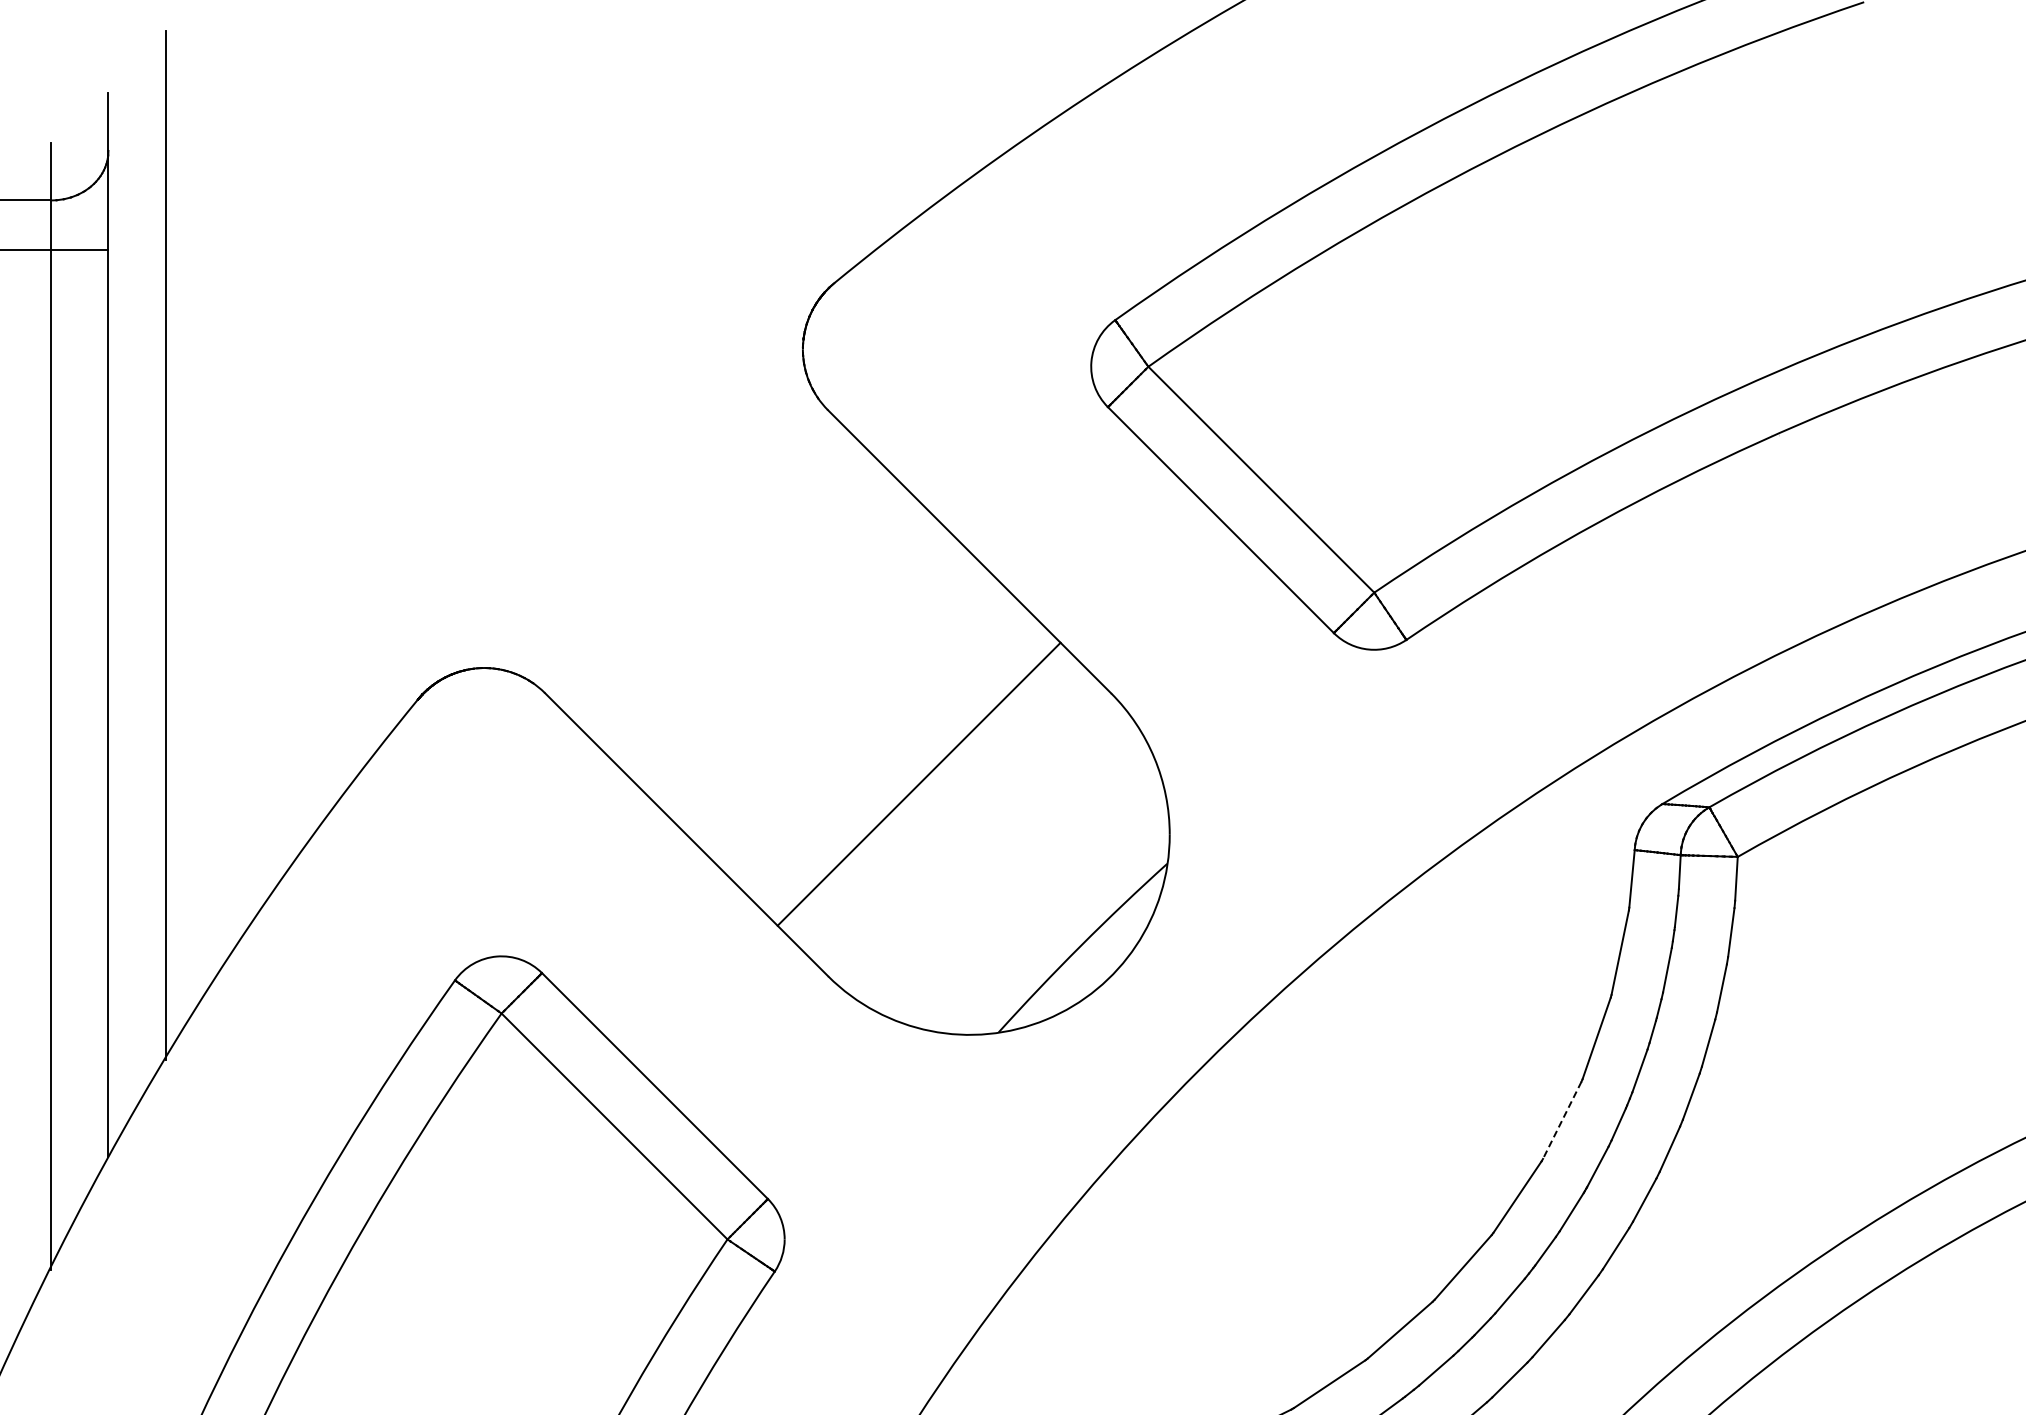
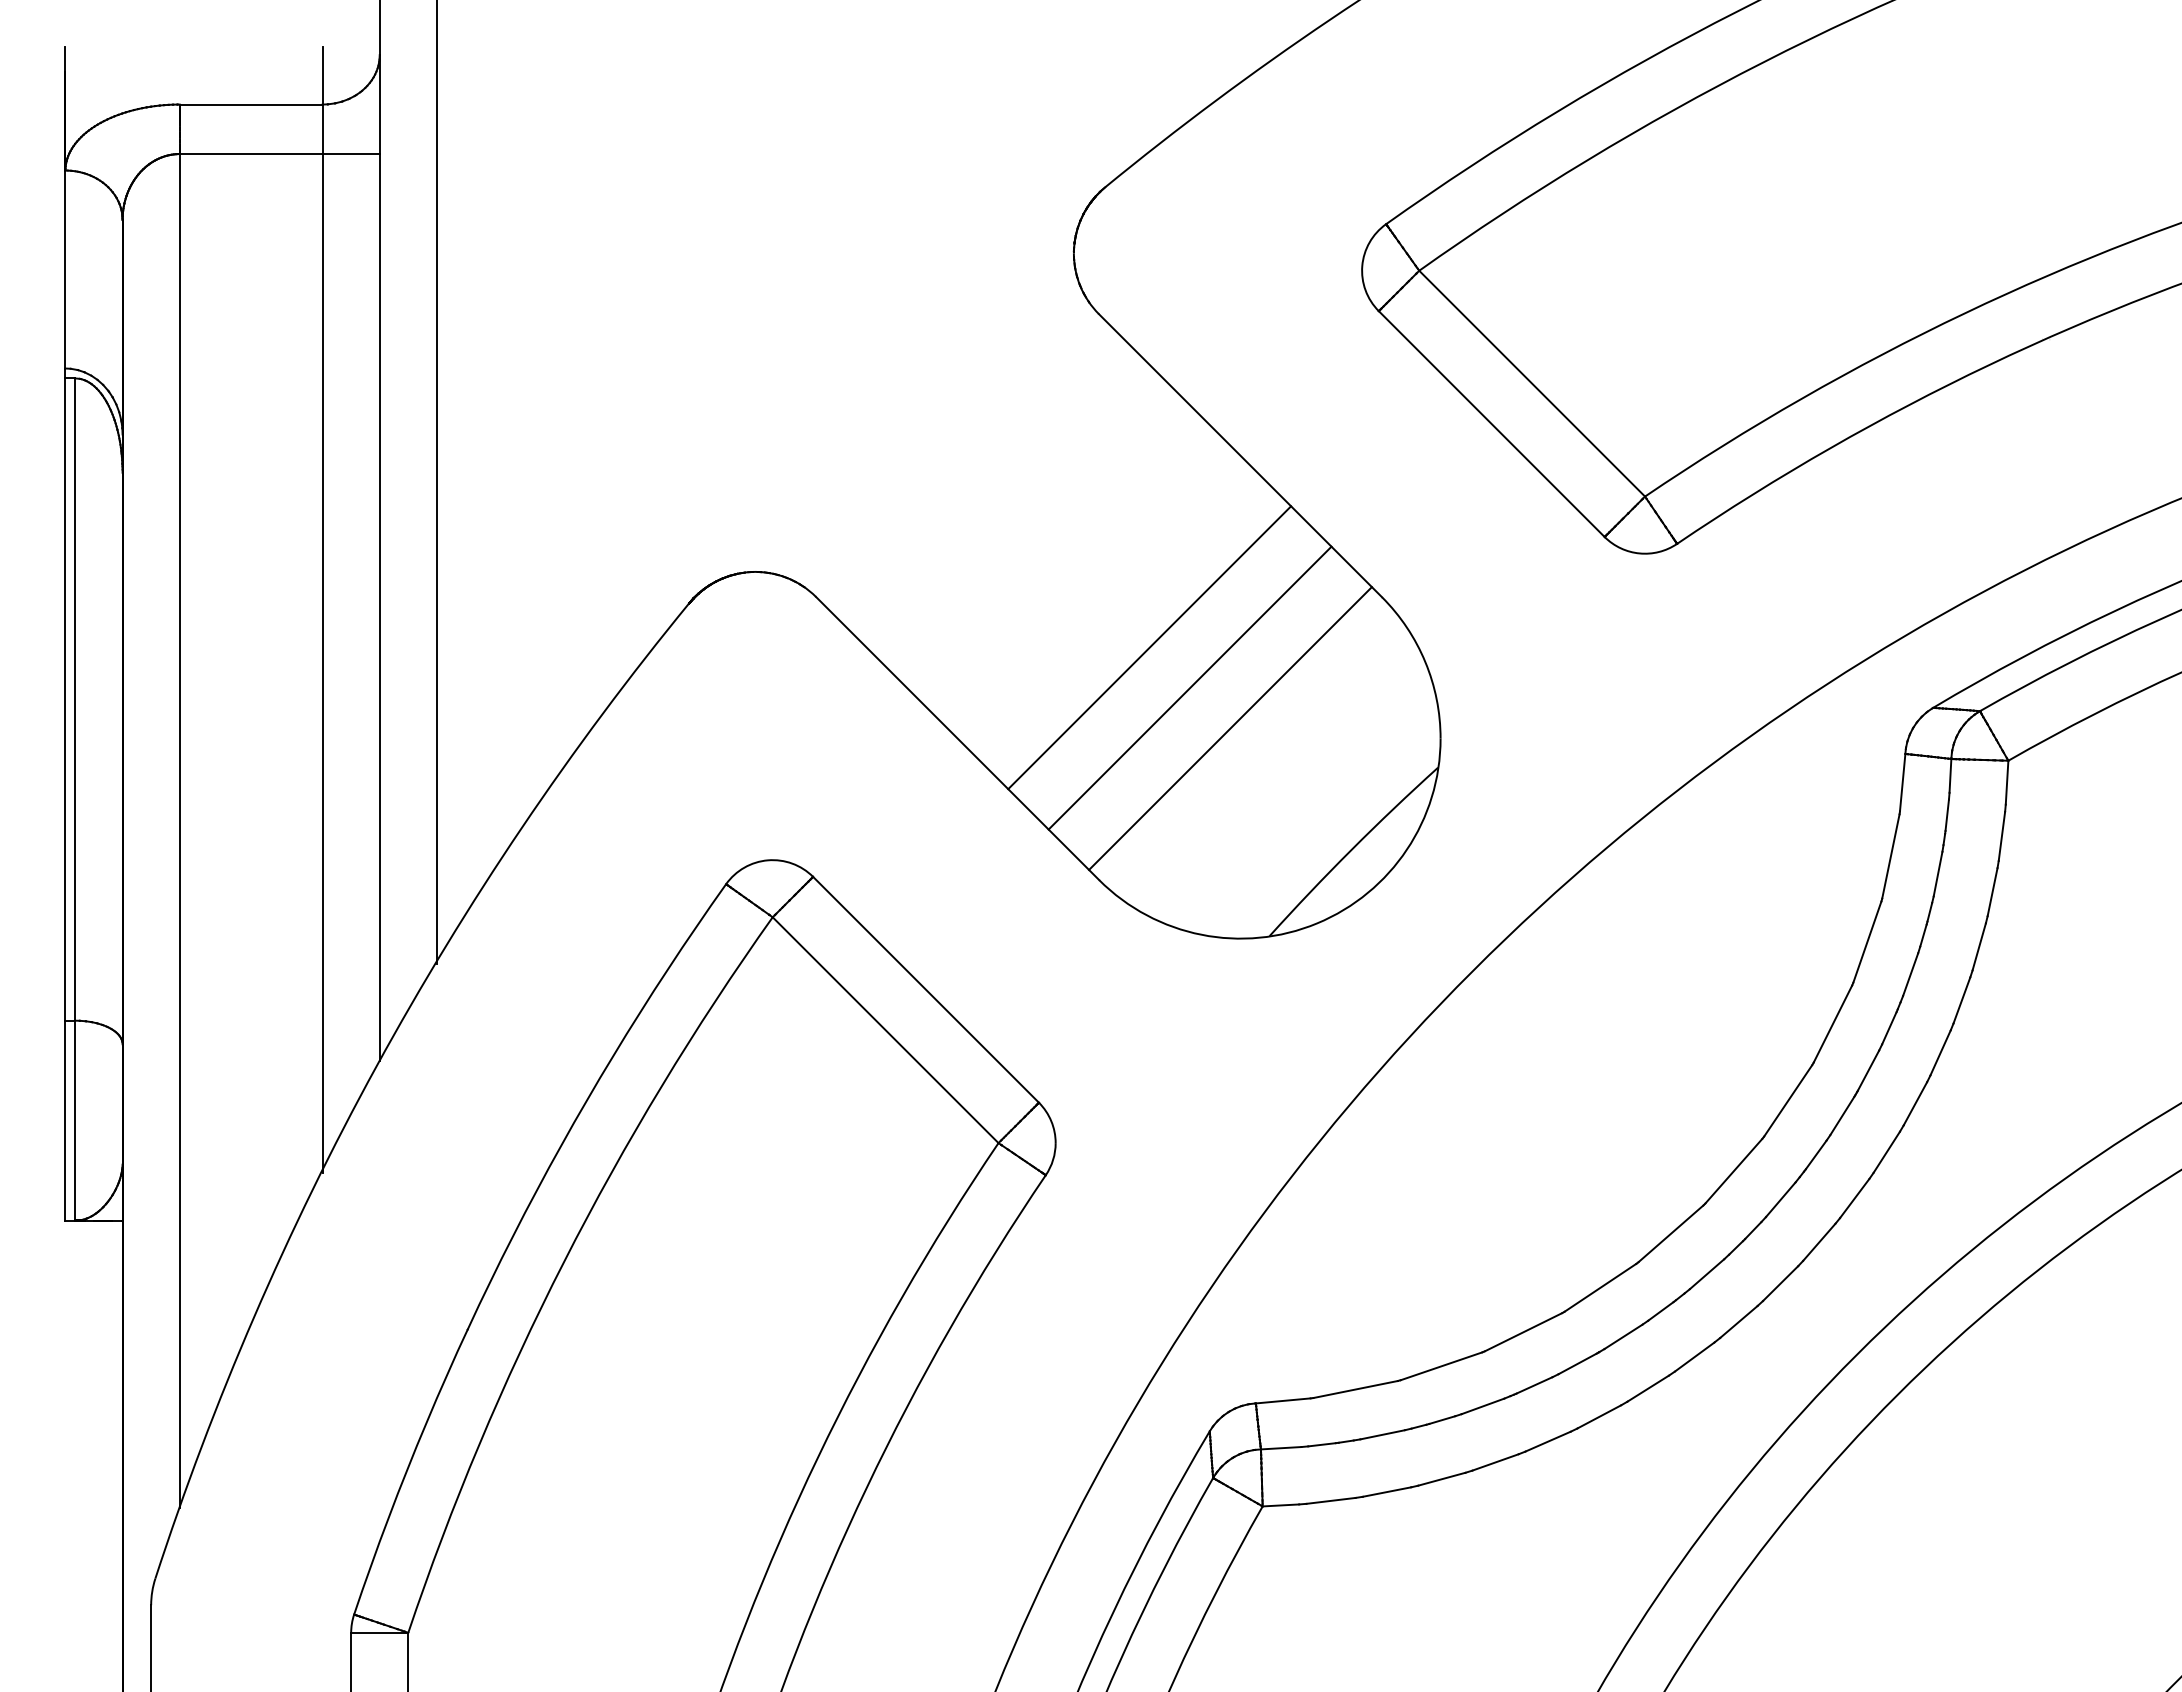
line: (878, 743) -> (1149, 647), added
line: (959, 824) -> (1230, 728), added
line: (1561, 1120) -> (1832, 1024), dashed -> solid

